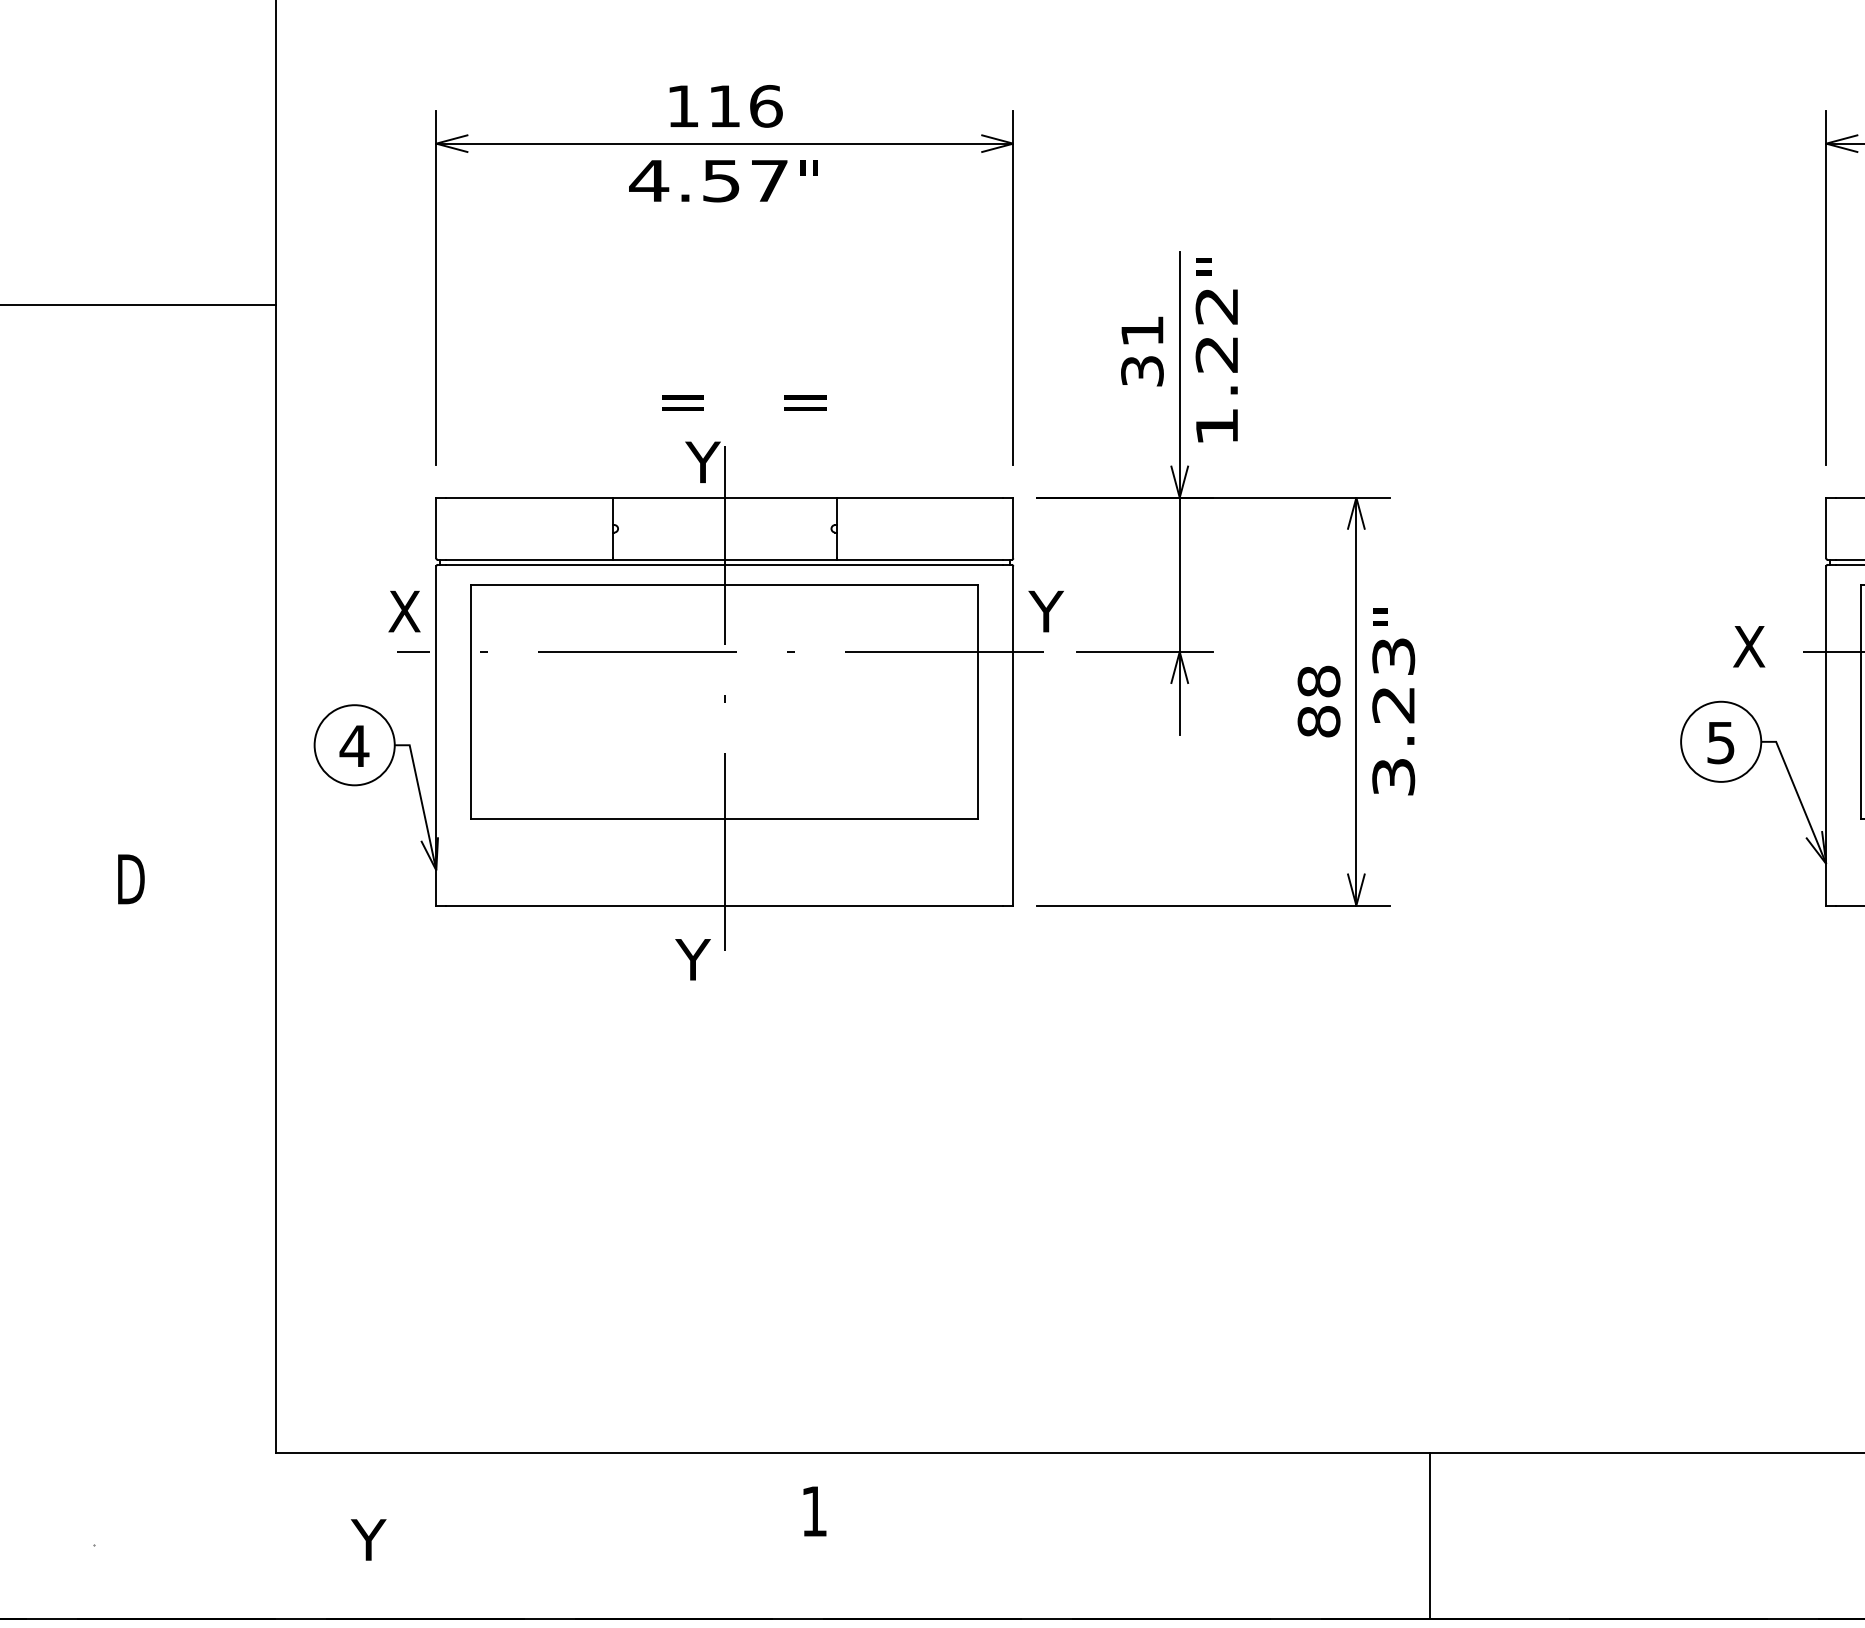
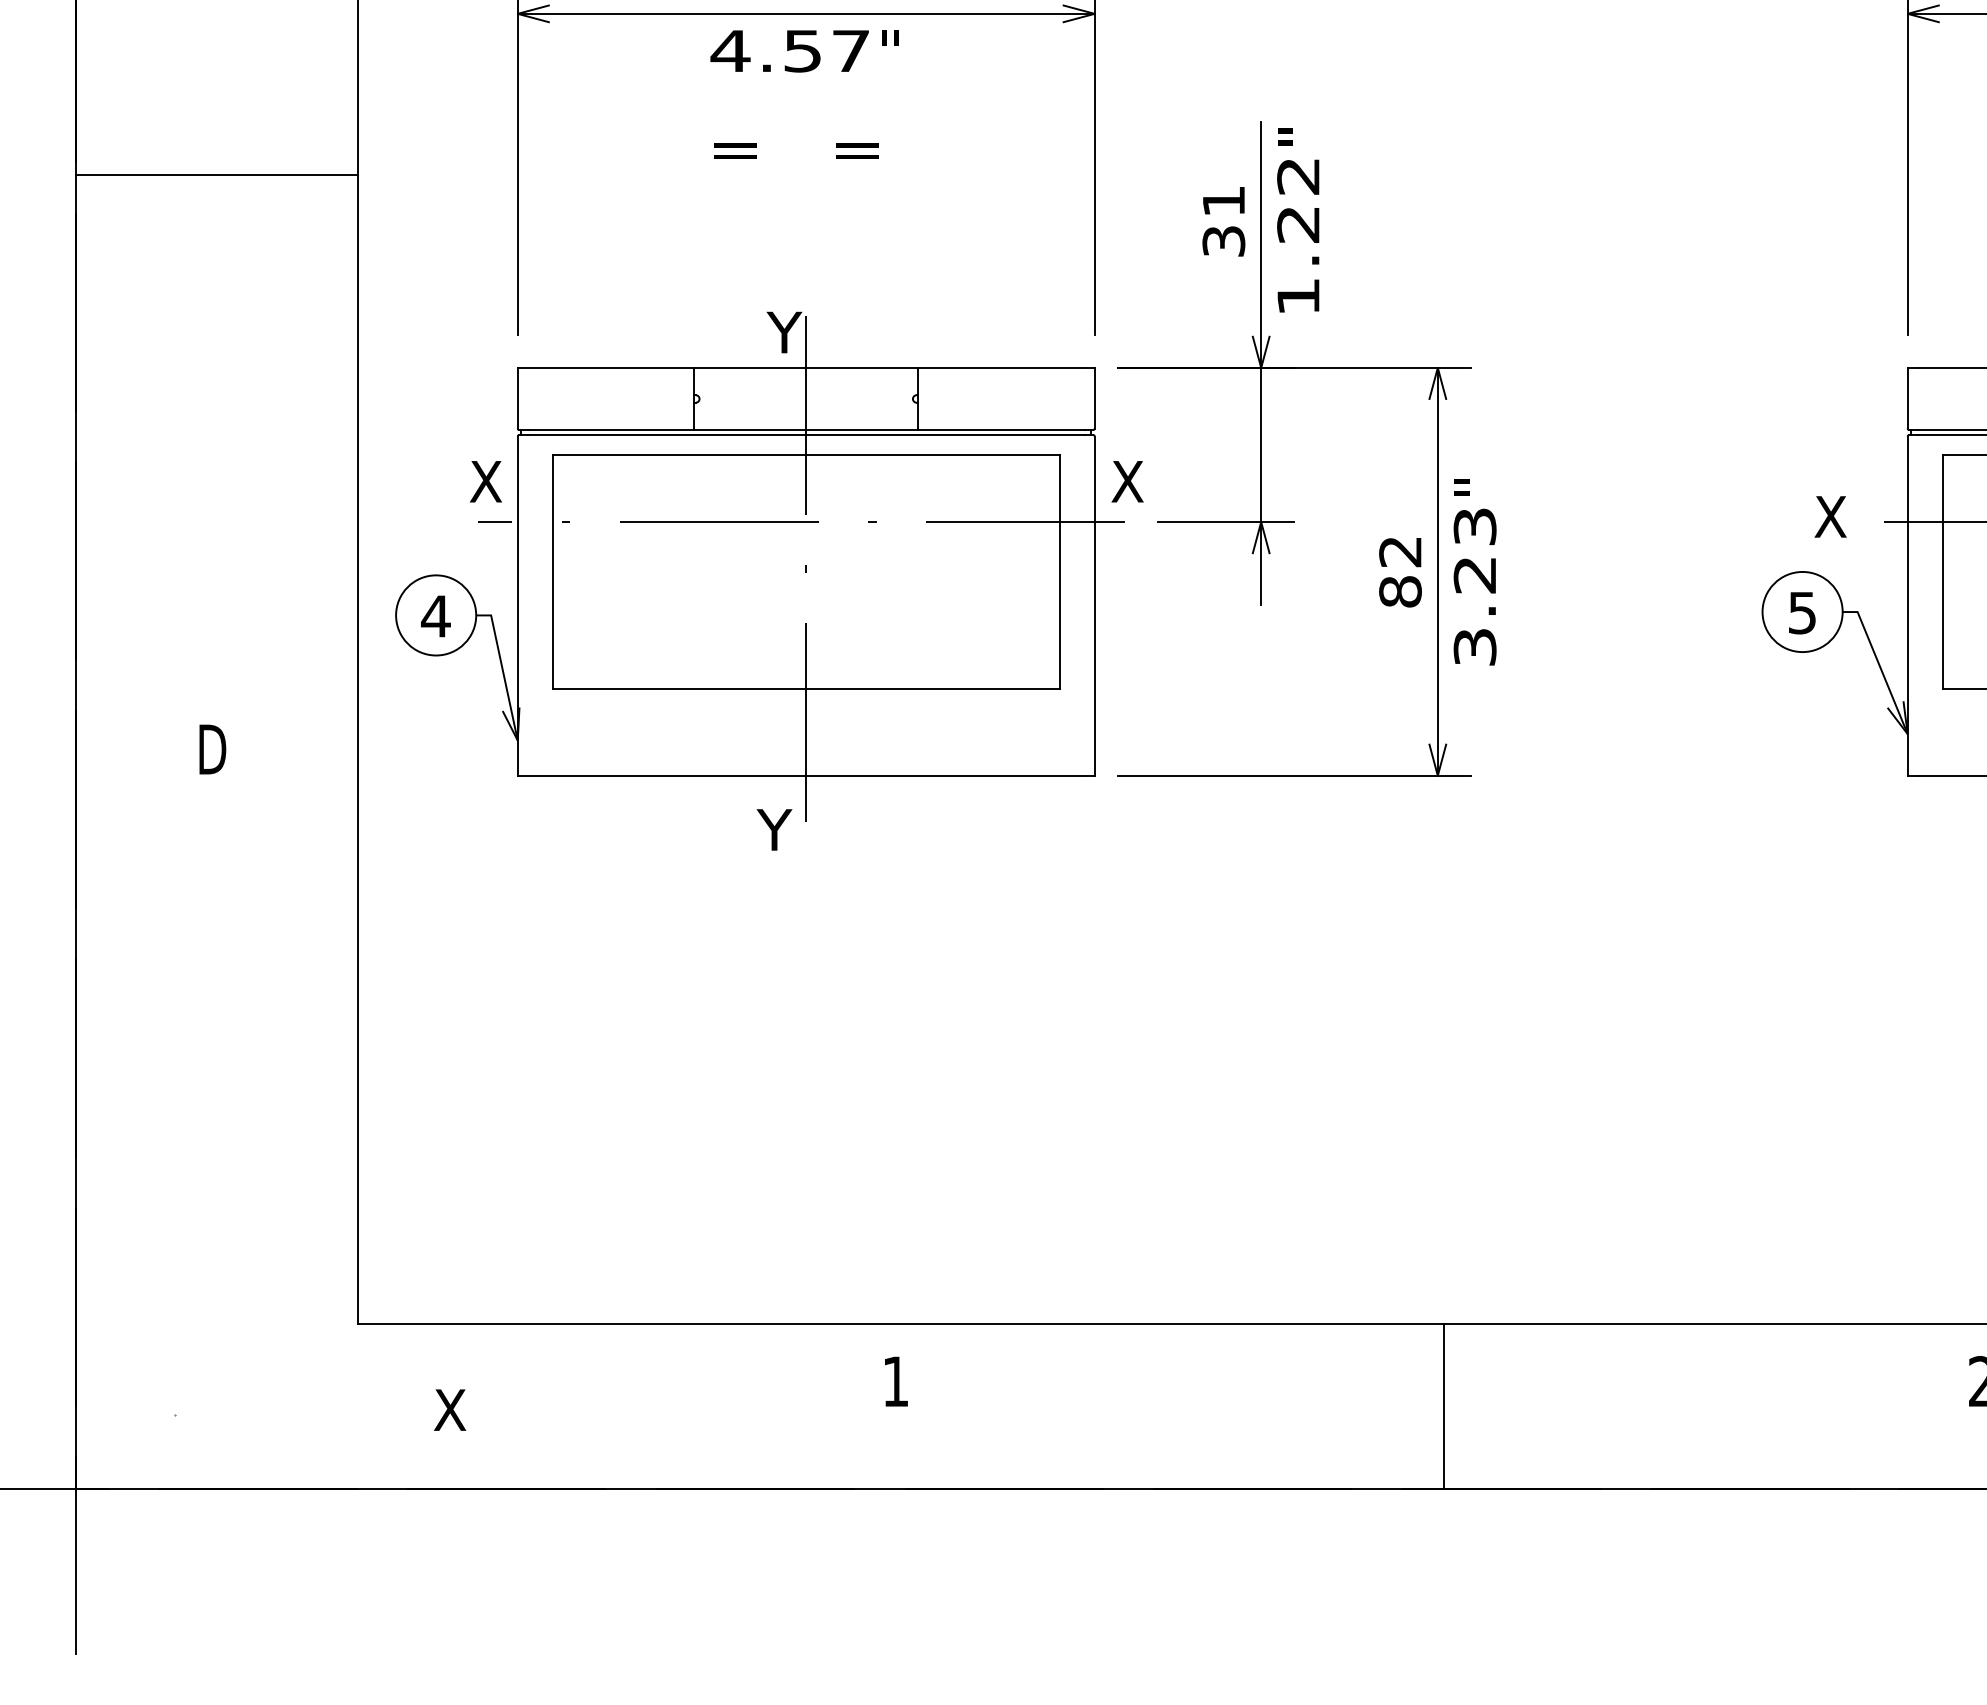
text: (744, 402) -> (796, 150), moved
text: (1046, 611) -> (1127, 481), Y -> X
text: (1319, 681) -> (1400, 551), 88 -> 82
line: (1430, 1536) -> (1443, 1406), moved
text: (368, 1539) -> (449, 1409), Y -> X

